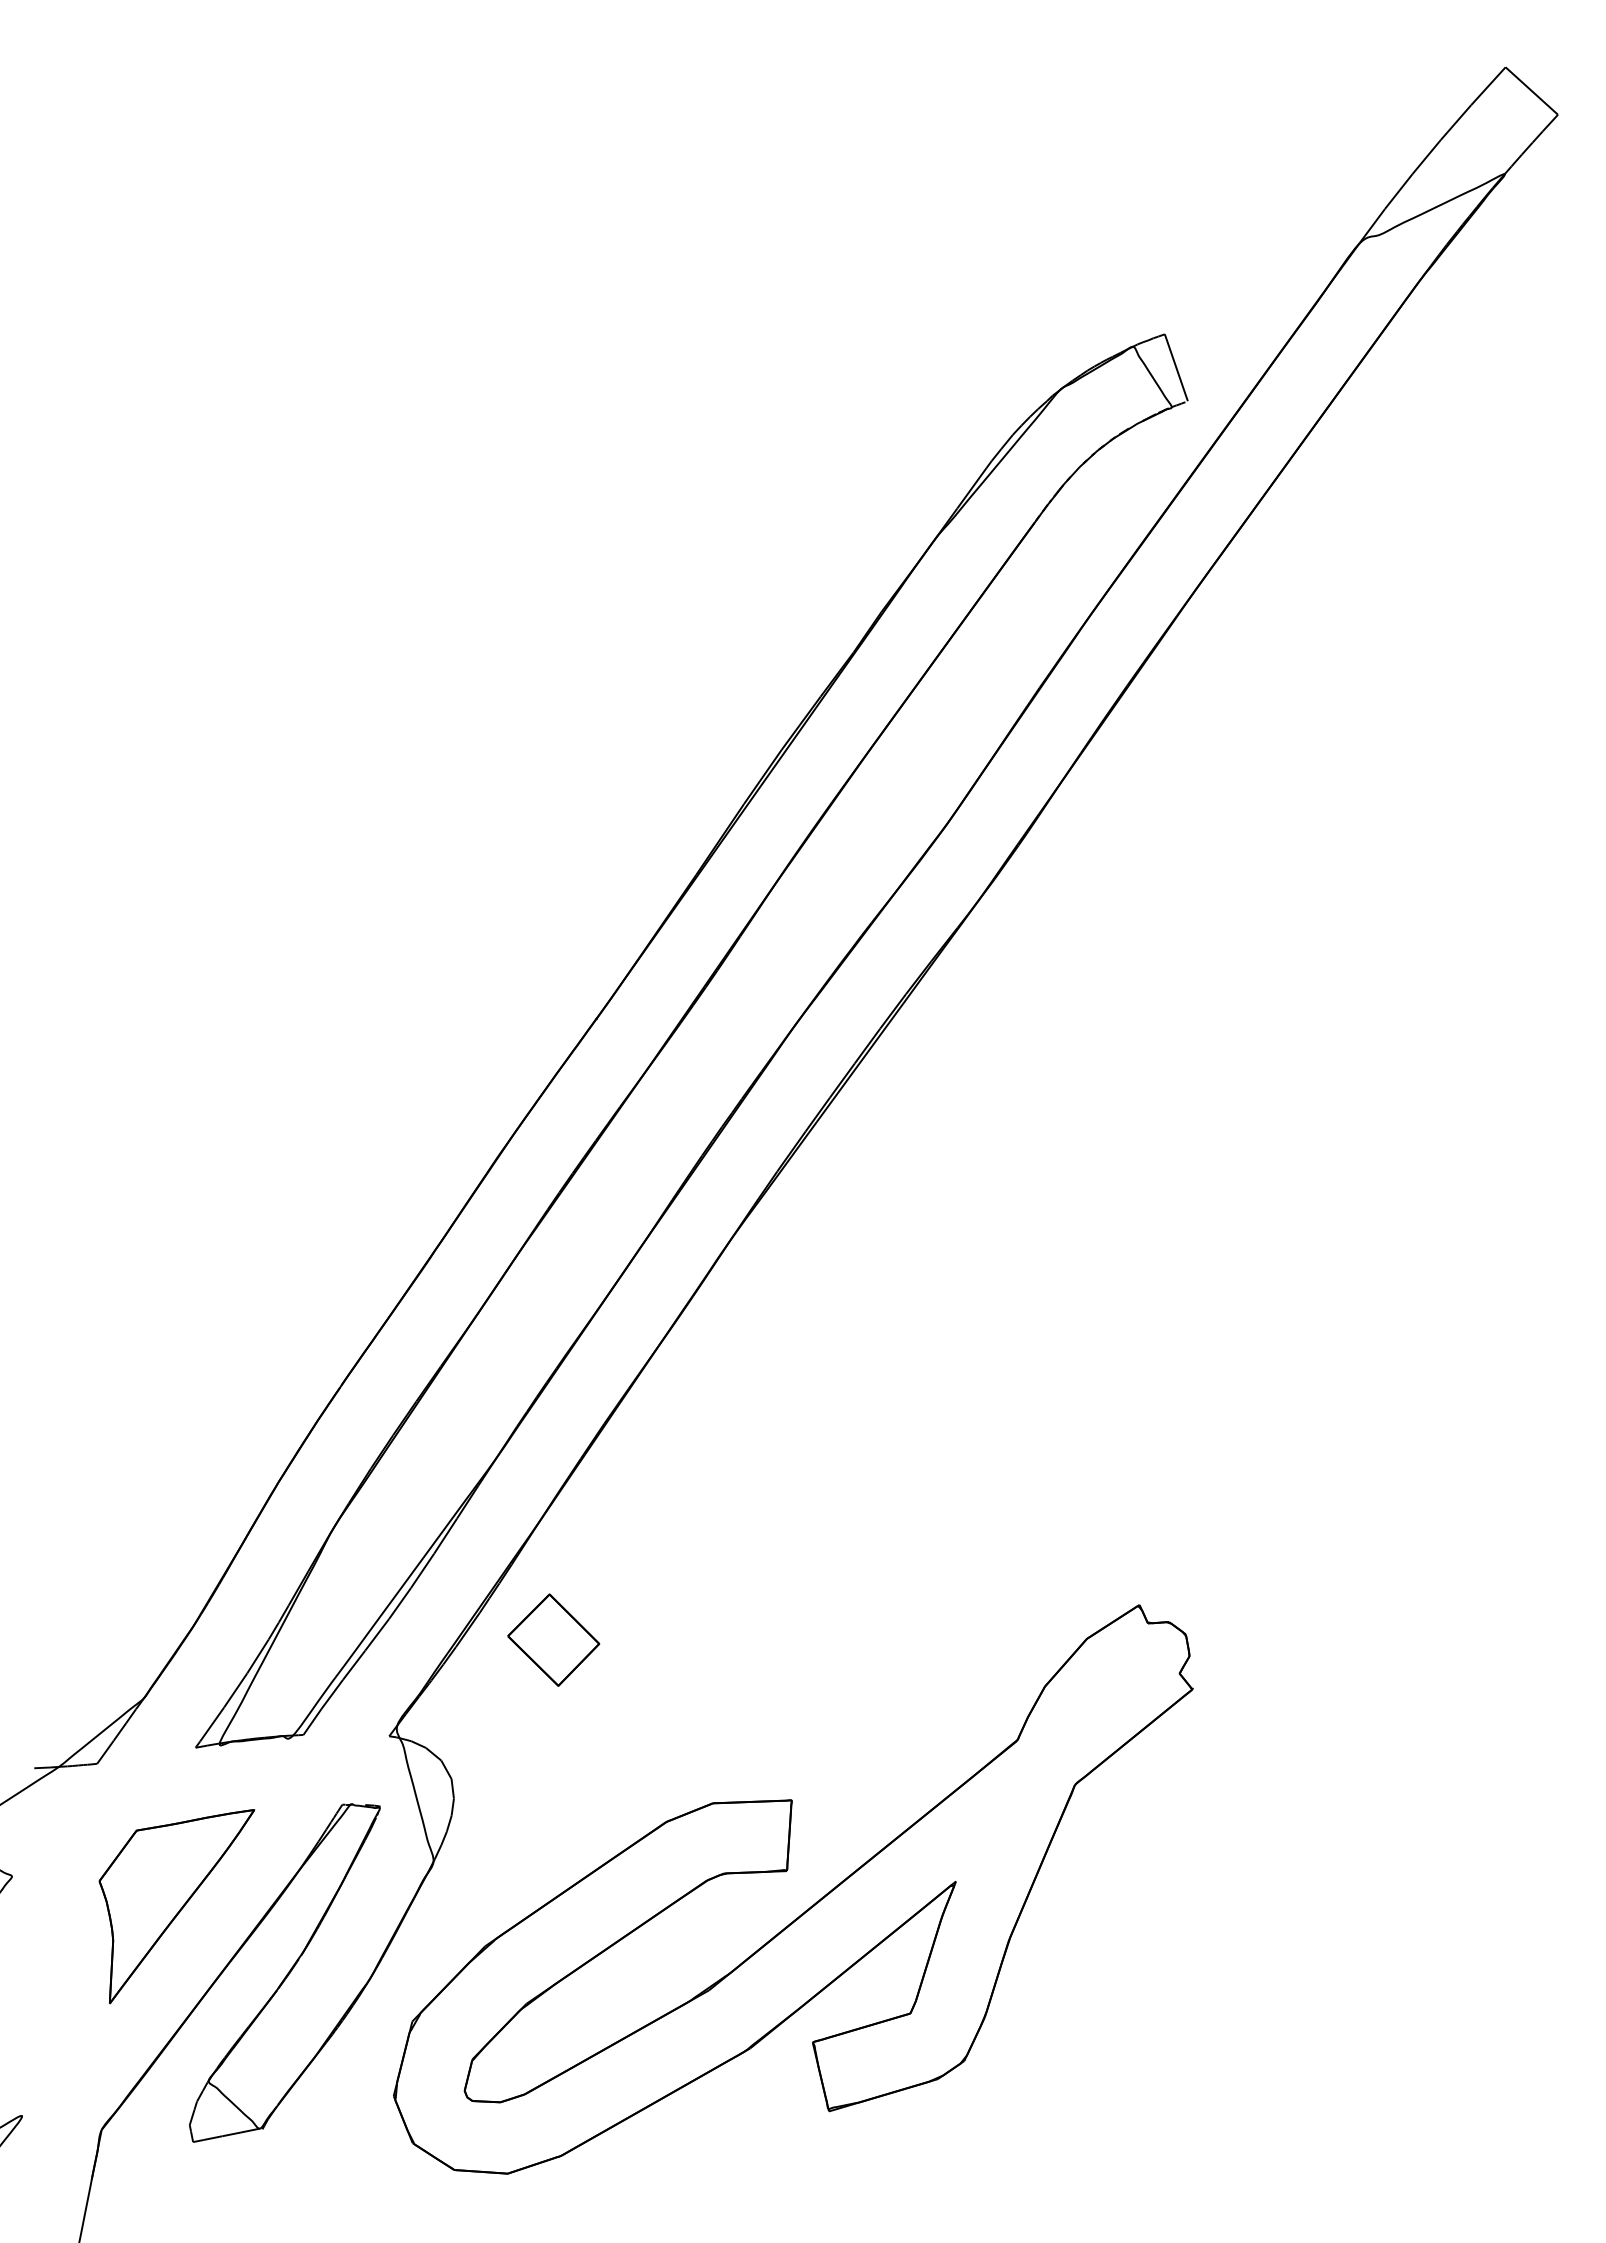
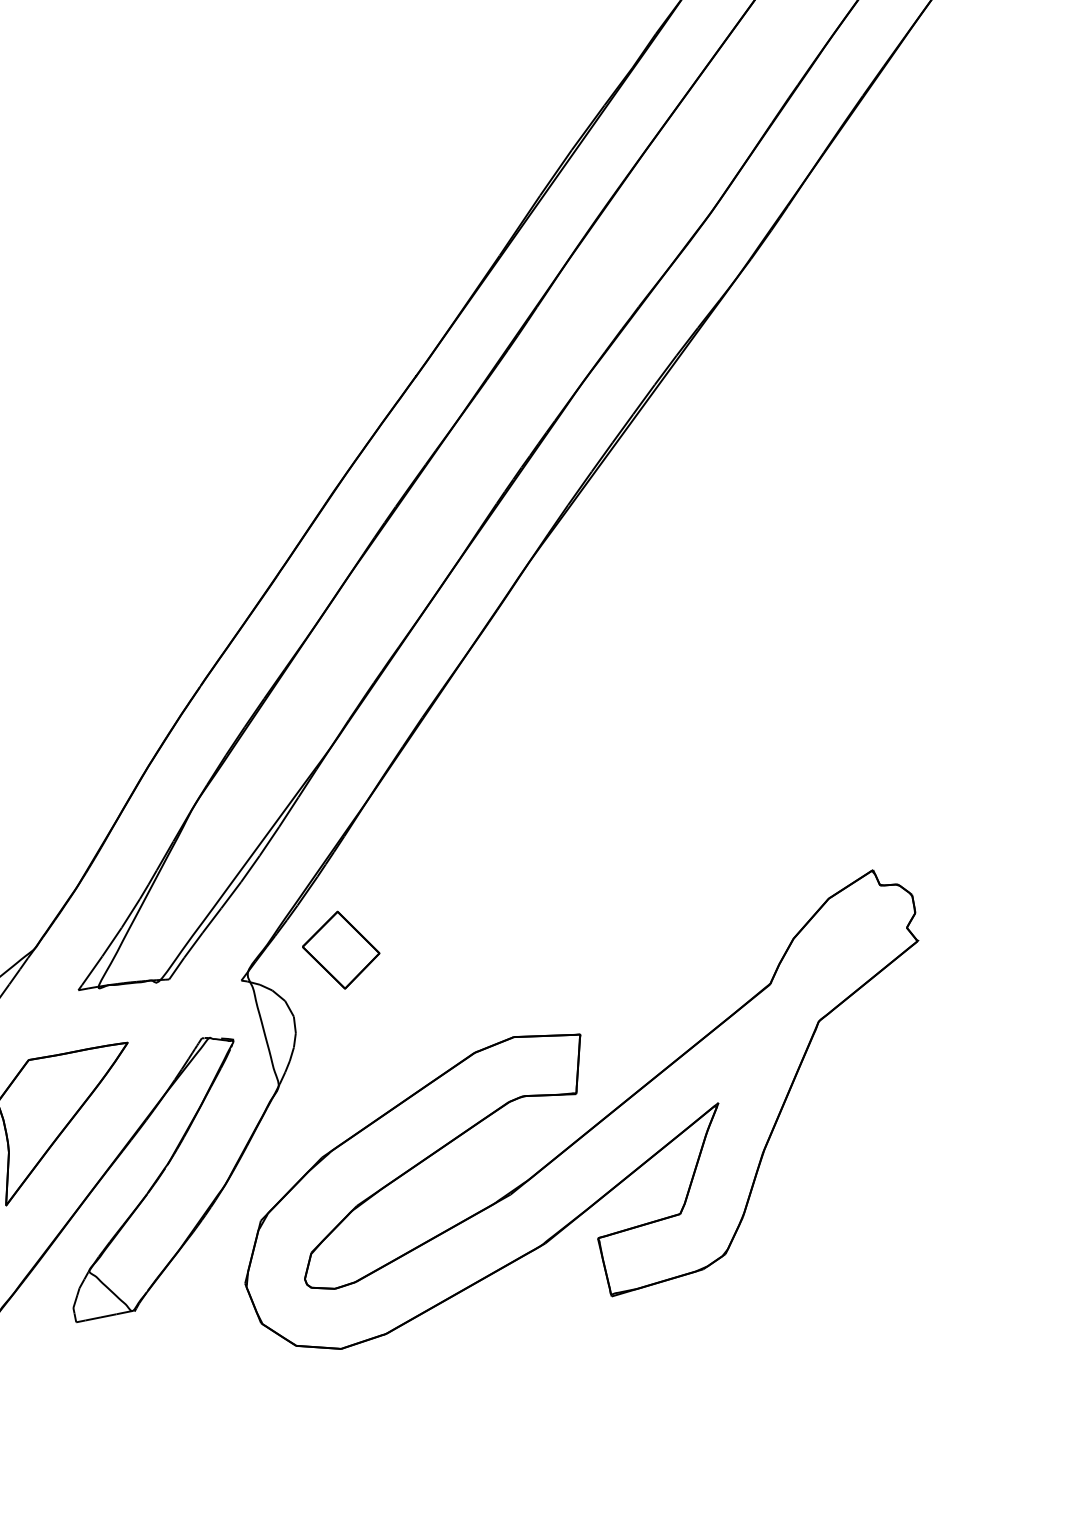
part: (553, 1639) -> (340, 949), moved

